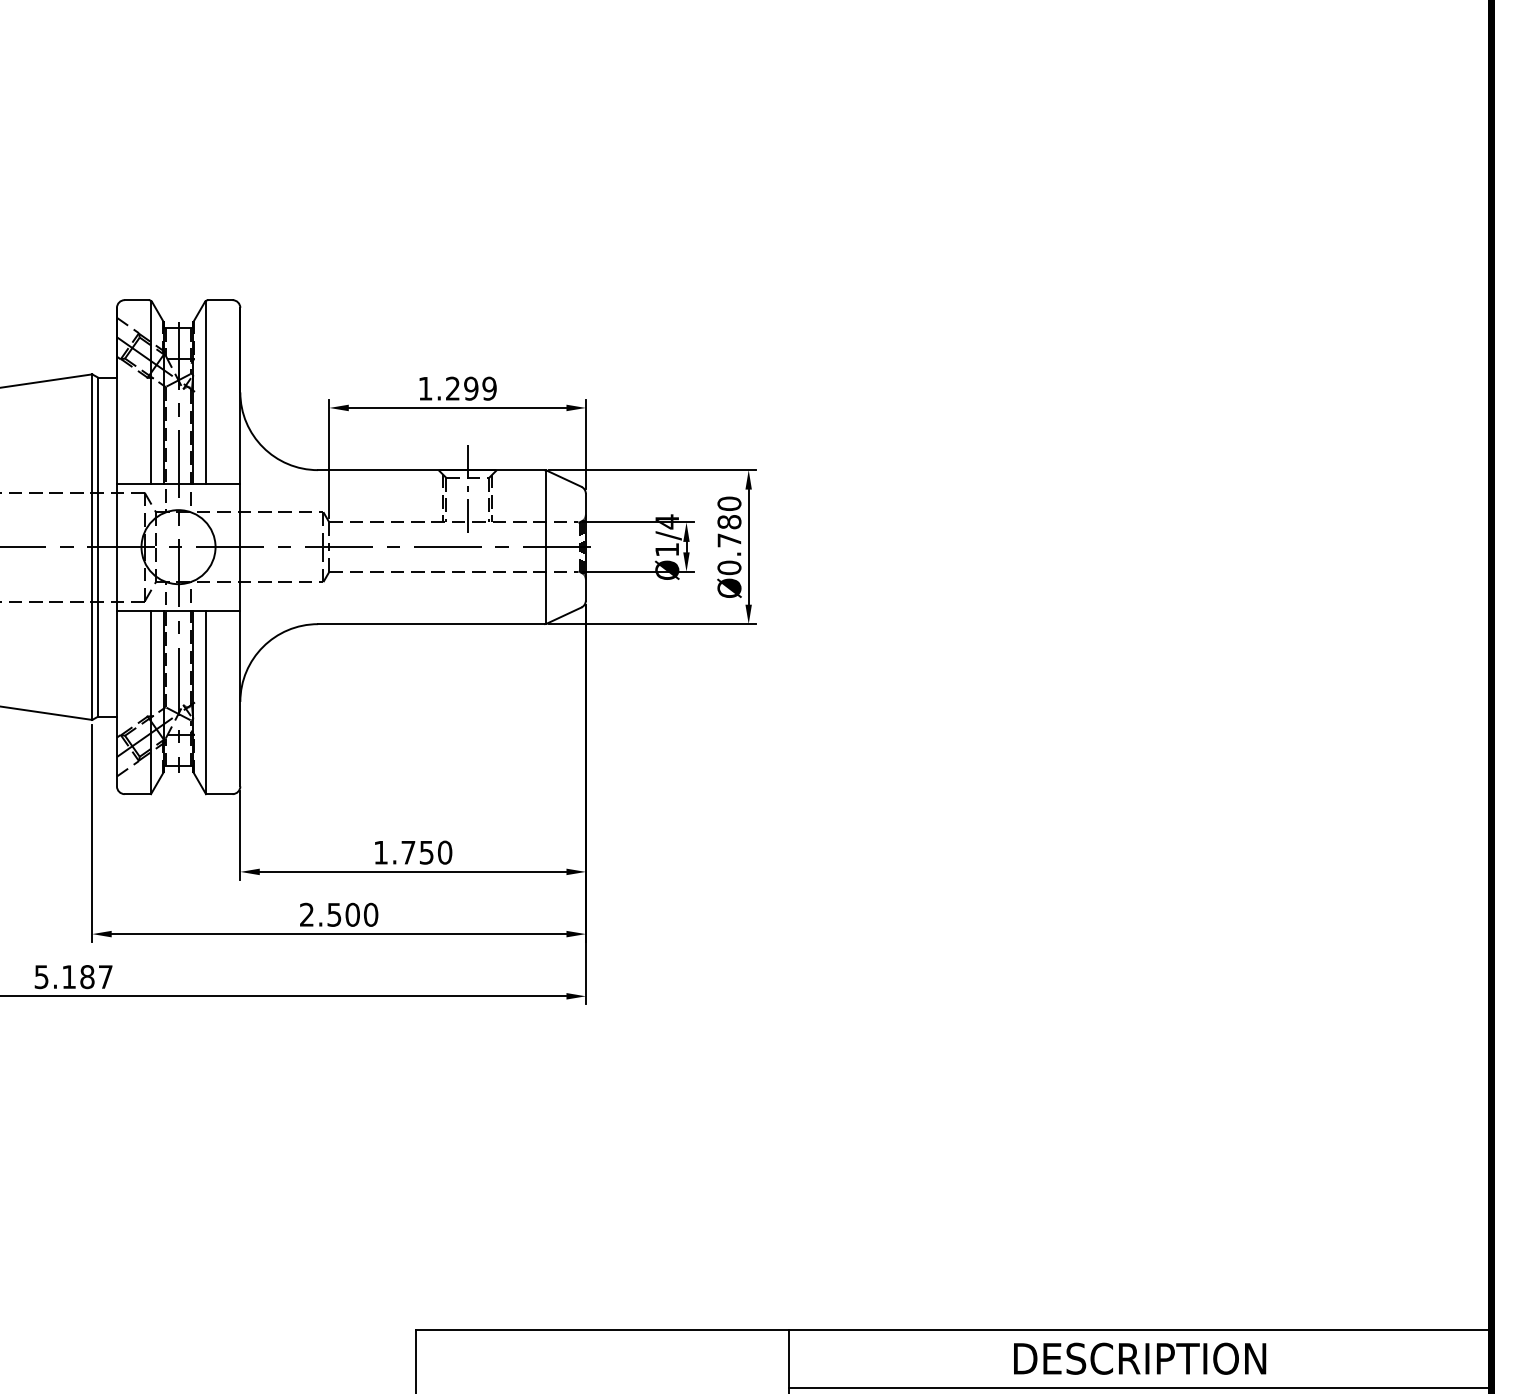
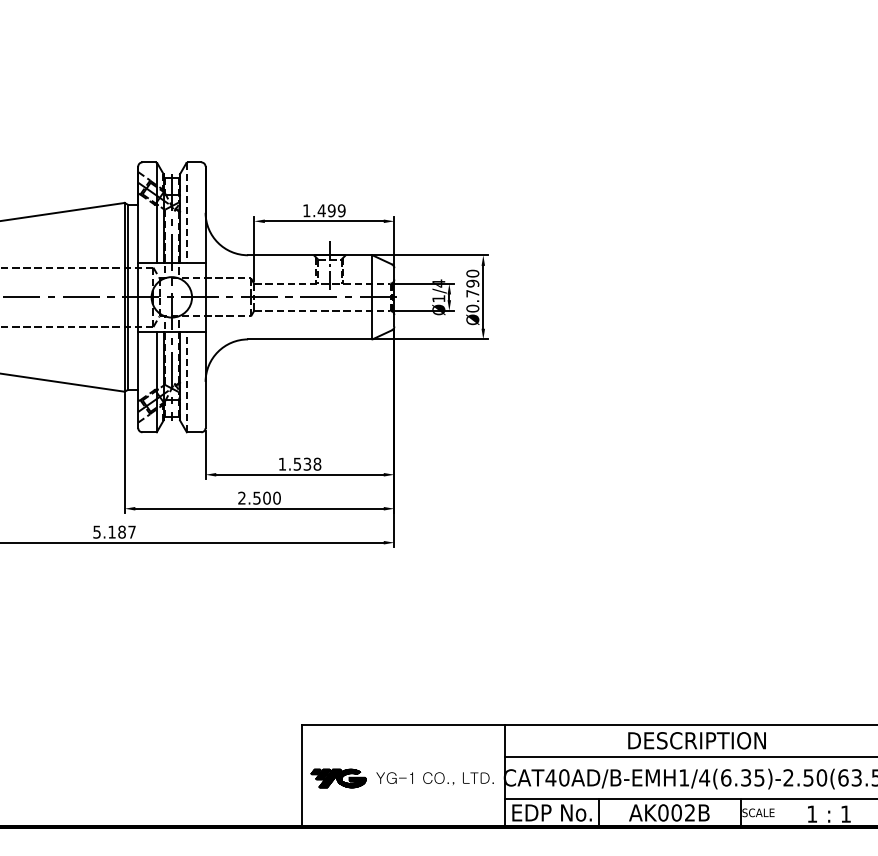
text: (452, 388) -> (321, 210), 1.299 -> 1.499
line: (205, 391) -> (186, 212), solid -> dashed
text: (728, 521) -> (472, 283), Ø0.780 -> Ø0.790
line: (205, 701) -> (186, 381), solid -> dashed
text: (426, 851) -> (307, 463), 1.750 -> 1.538

